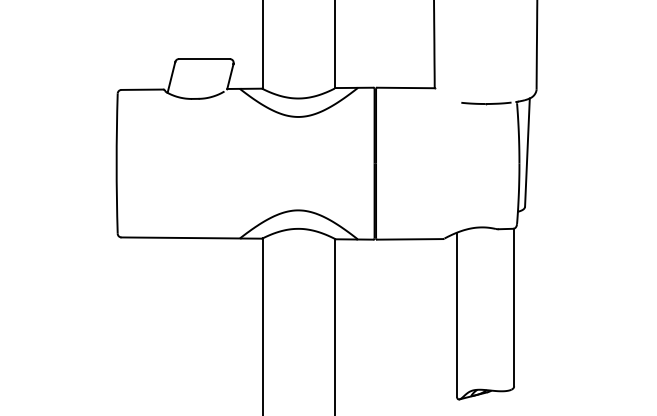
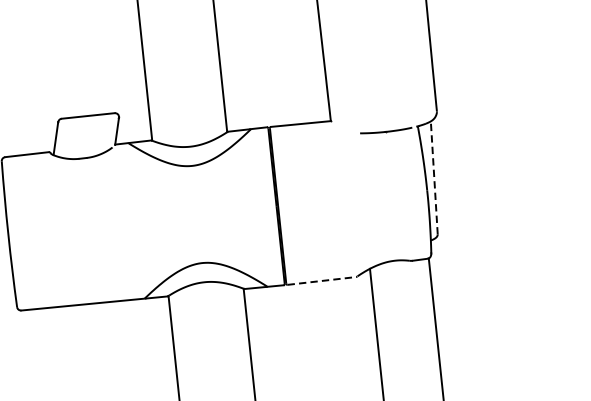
line: (527, 152) -> (434, 177), solid -> dashed
line: (410, 239) -> (322, 281), solid -> dashed

